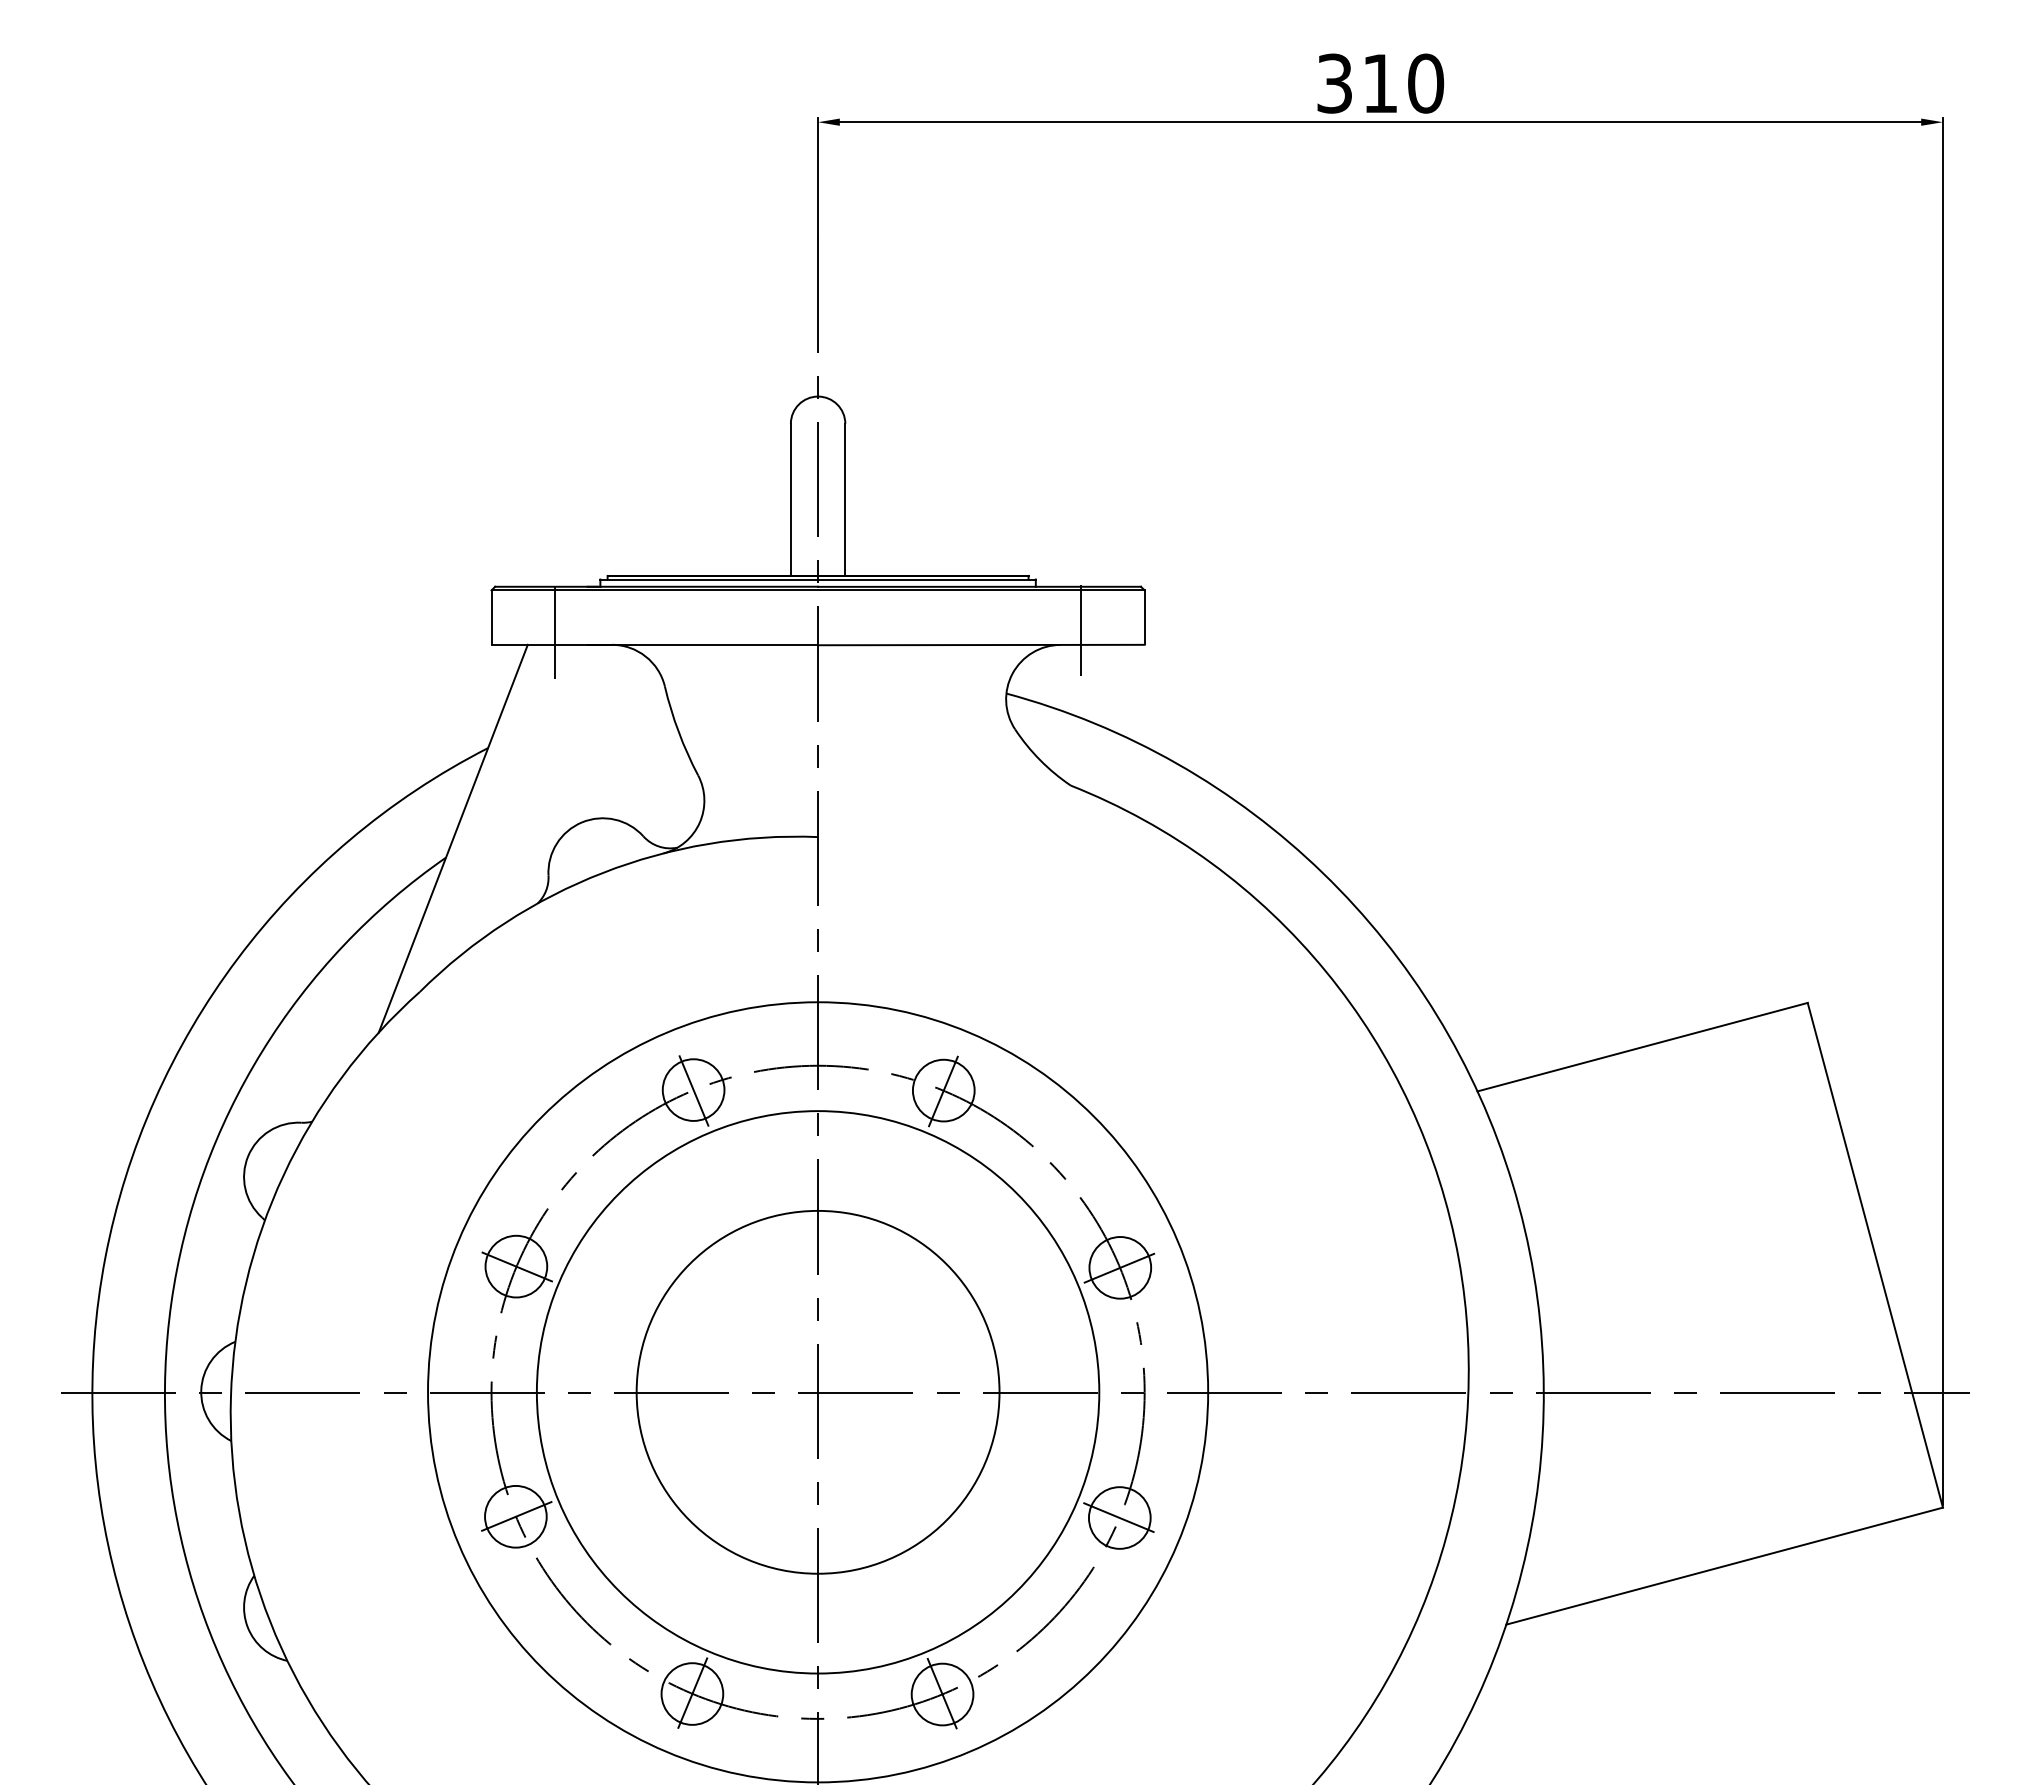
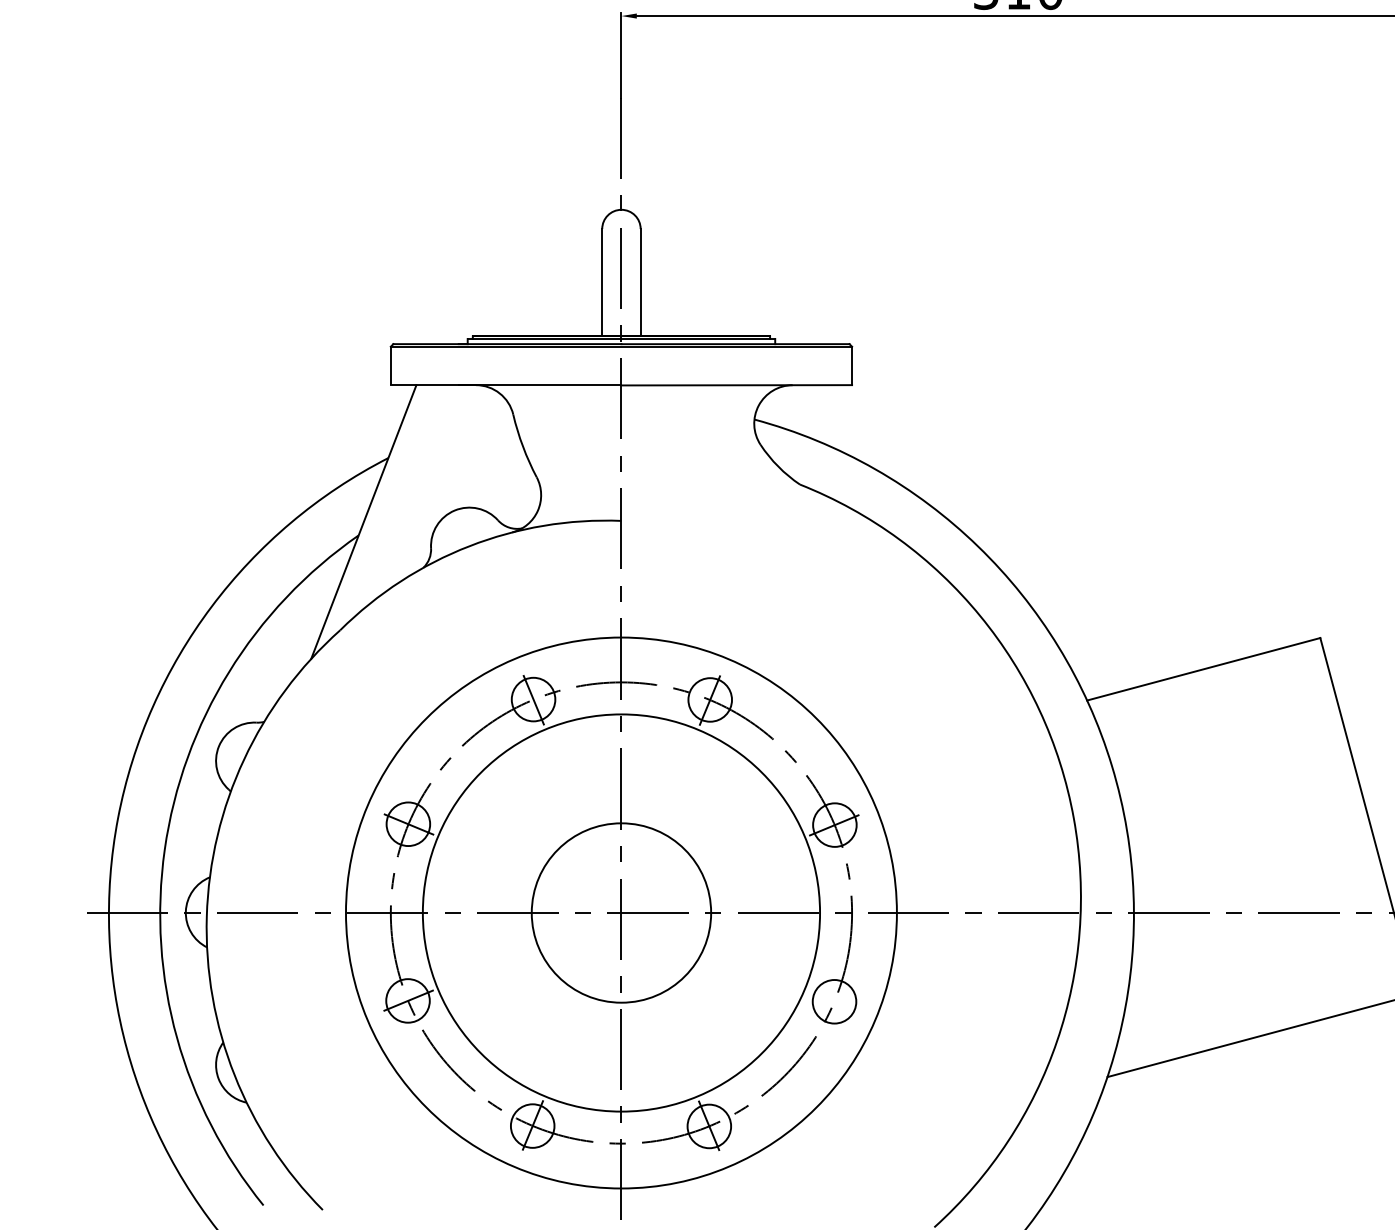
line: (1080, 630) -> (806, 375), removed
line: (555, 632) -> (436, 376), removed
circle: (817, 1391) -> (621, 912), size x0.7
line: (1118, 1517) -> (833, 1001), removed

